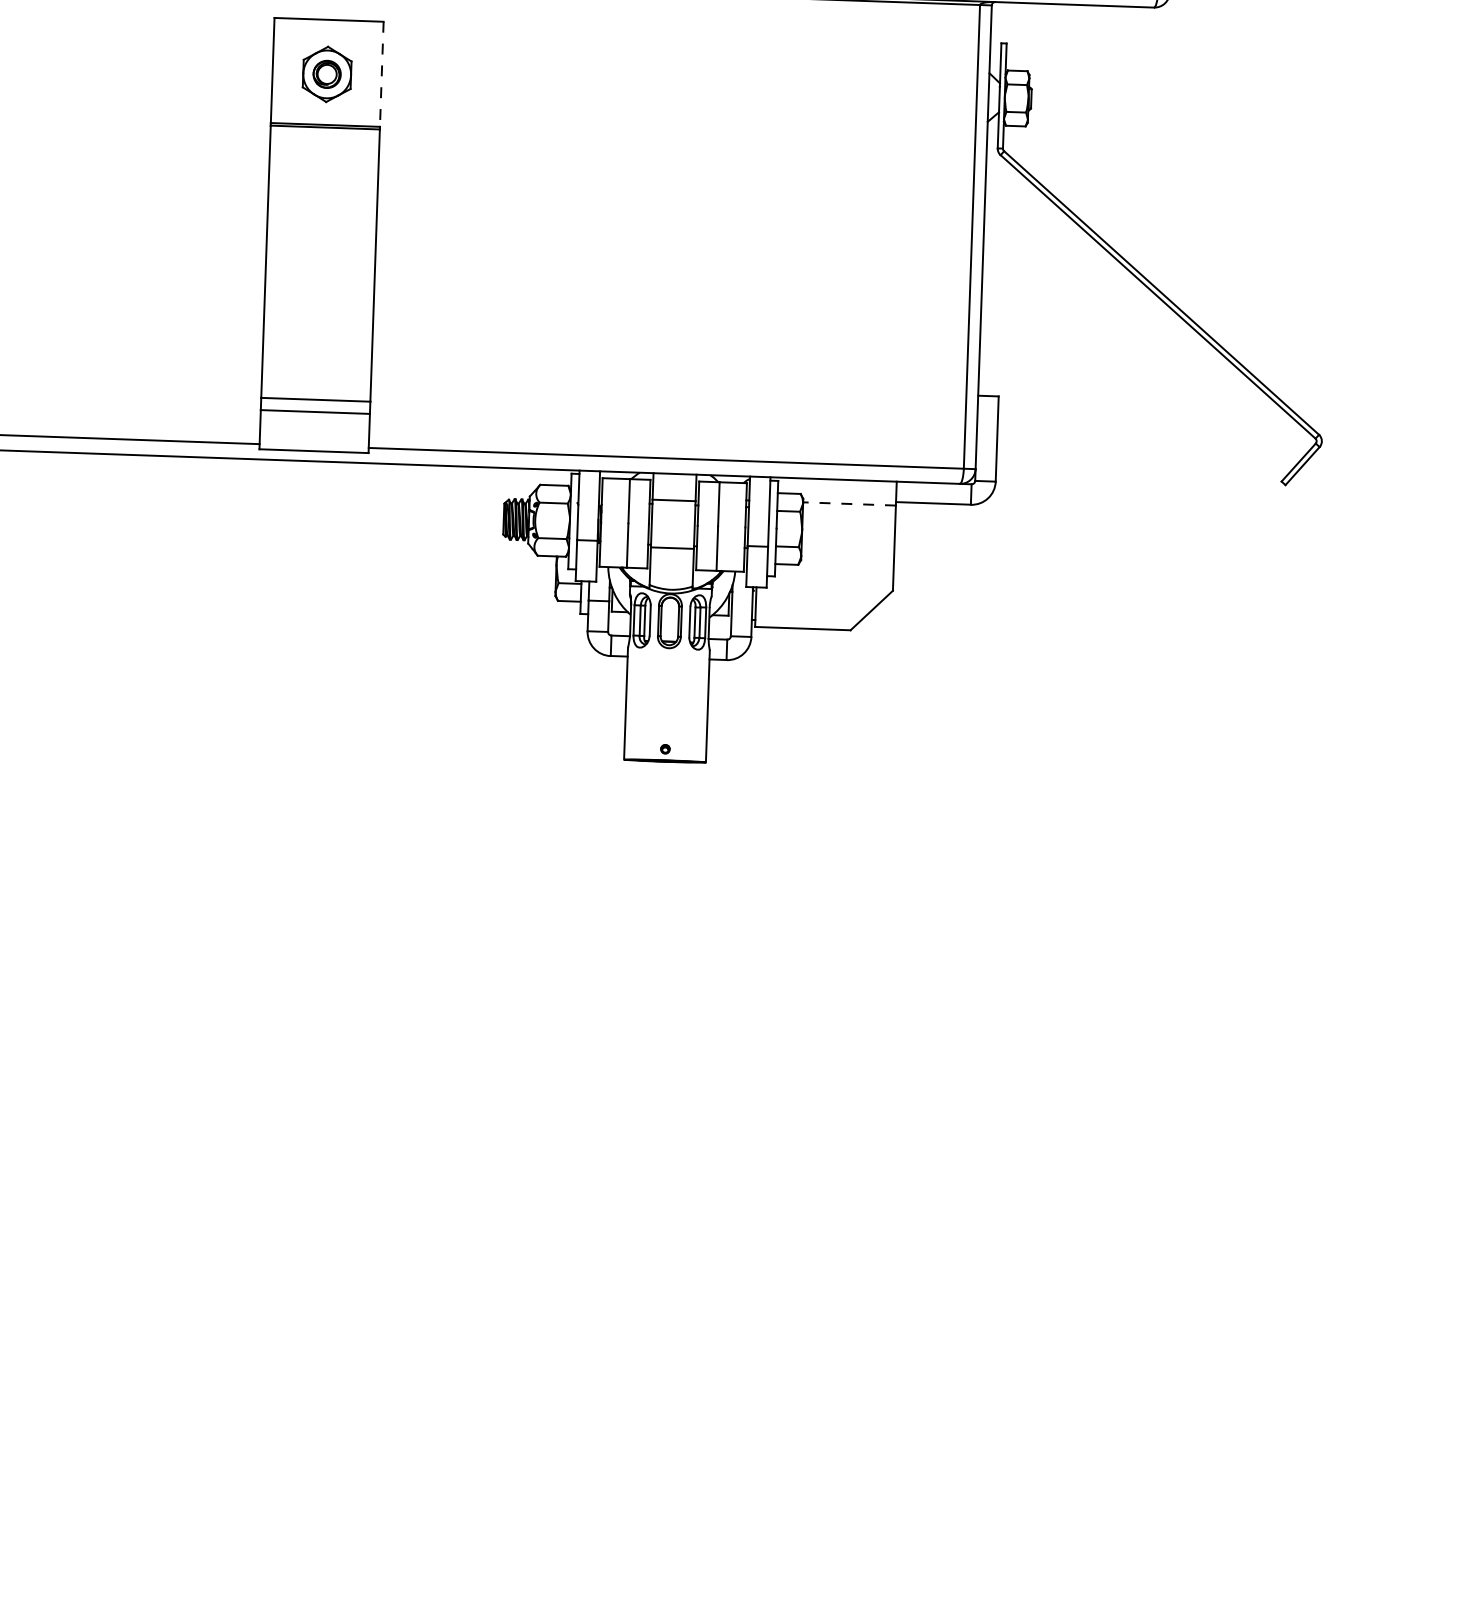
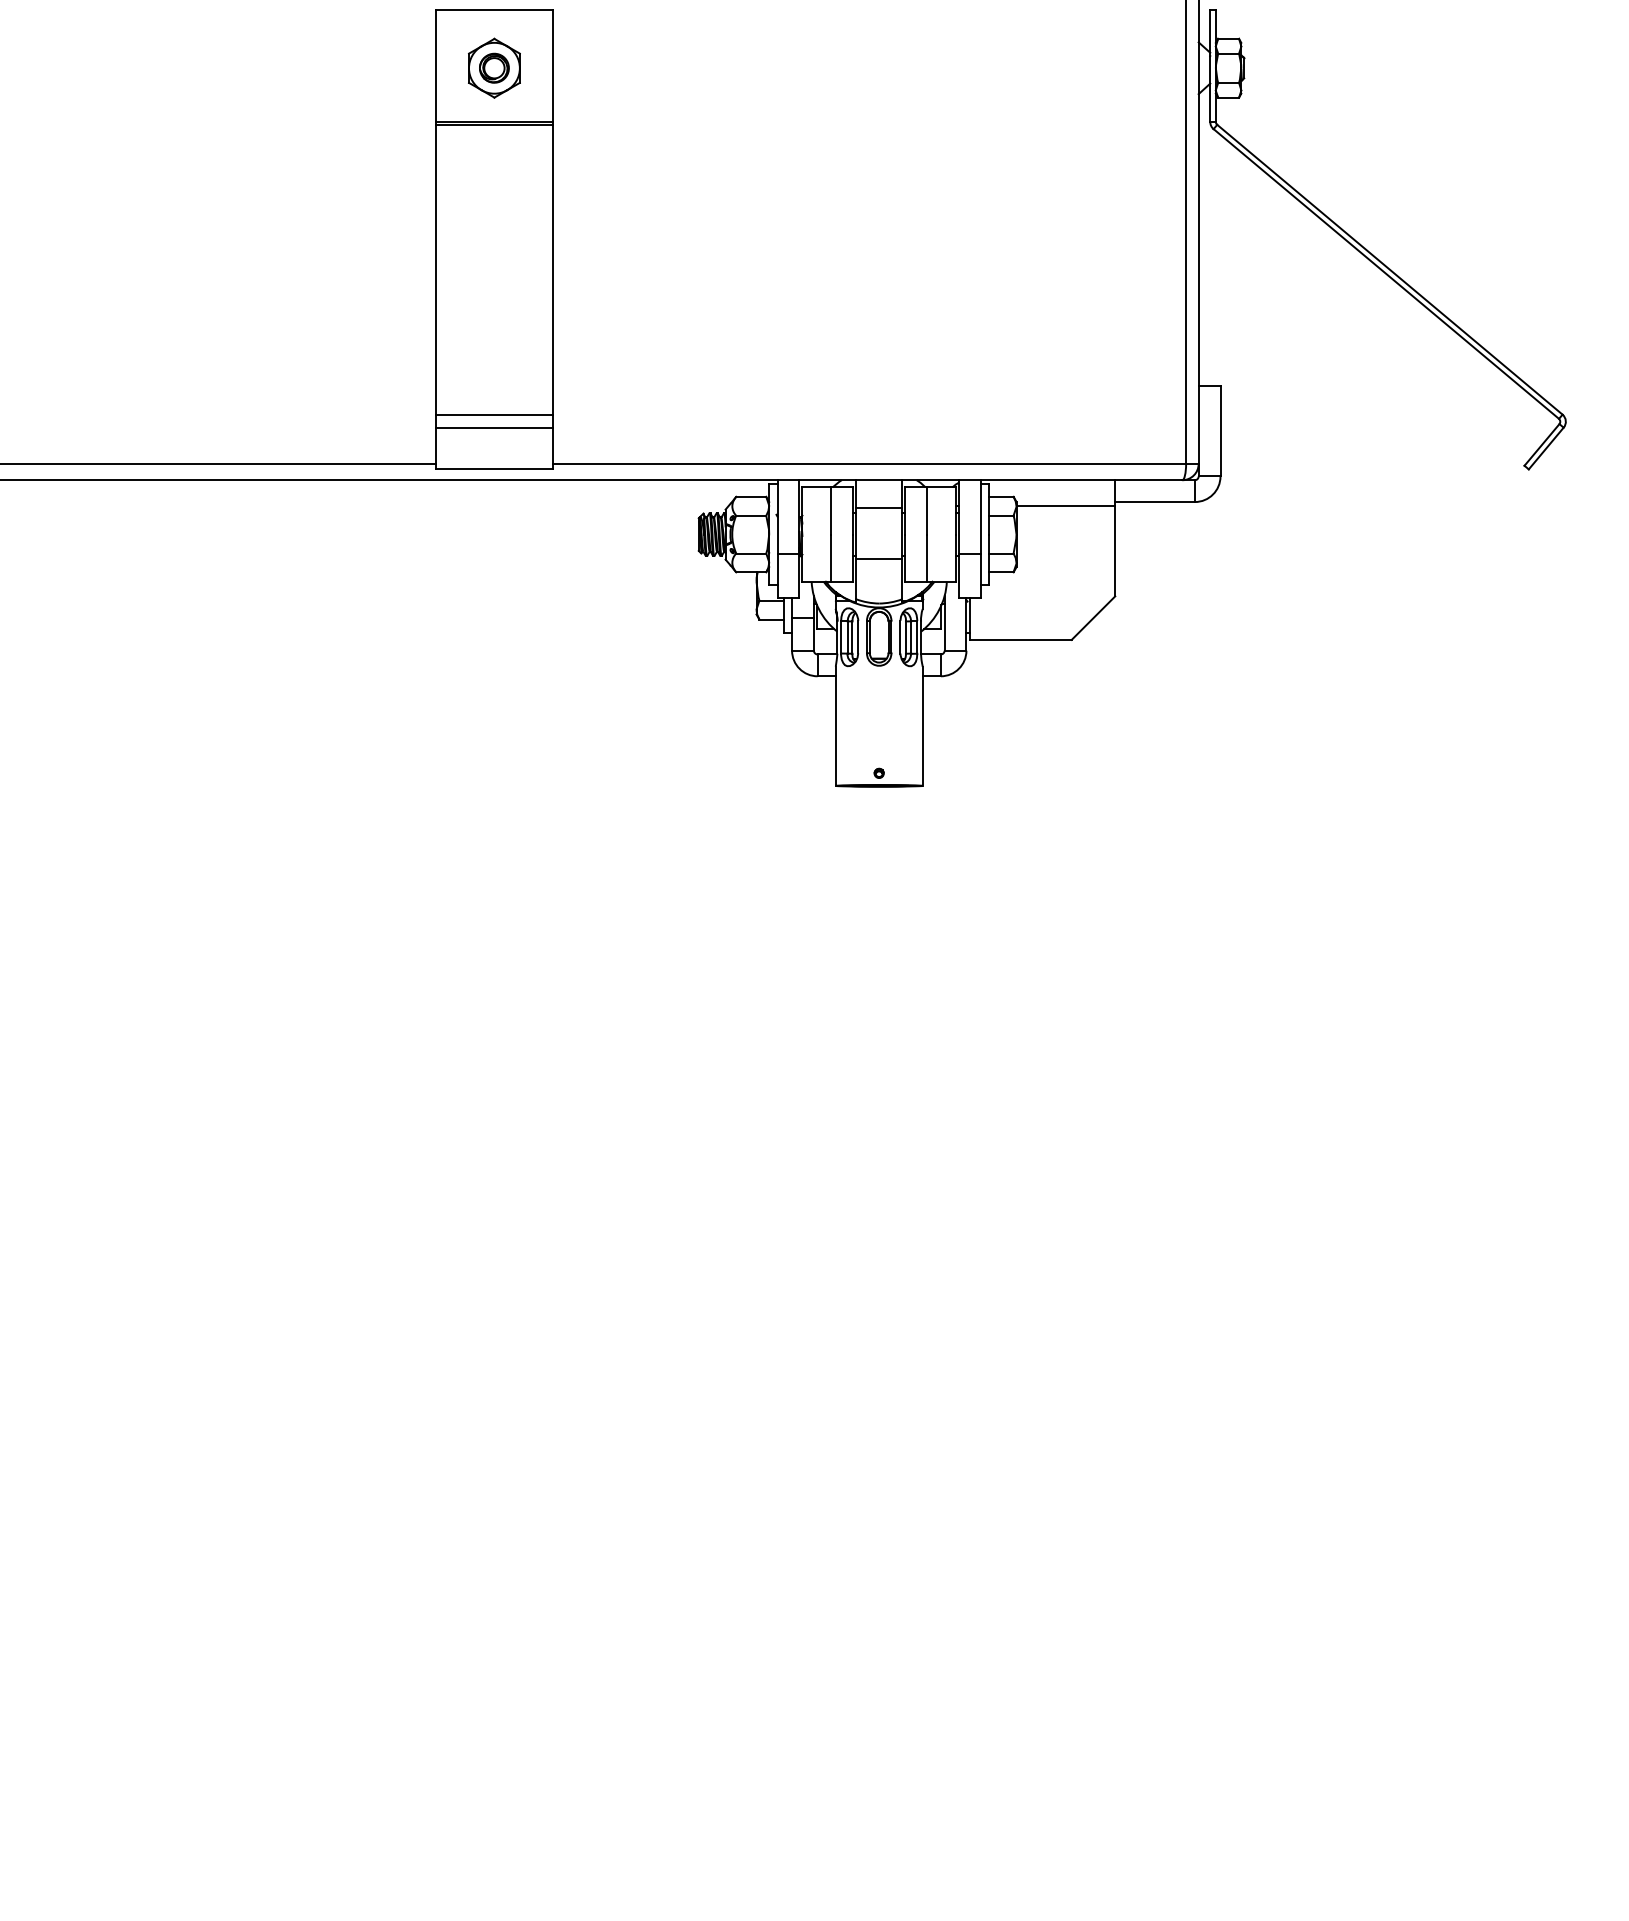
line: (381, 74) -> (552, 66), dashed -> solid
line: (849, 503) -> (1065, 505), dashed -> solid

